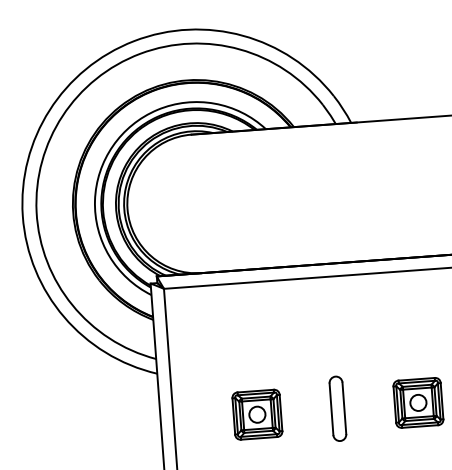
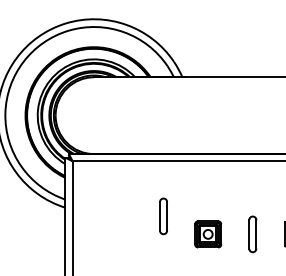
part: (337, 409) -> (163, 216), moved
part: (256, 414) -> (118, 234), removed

